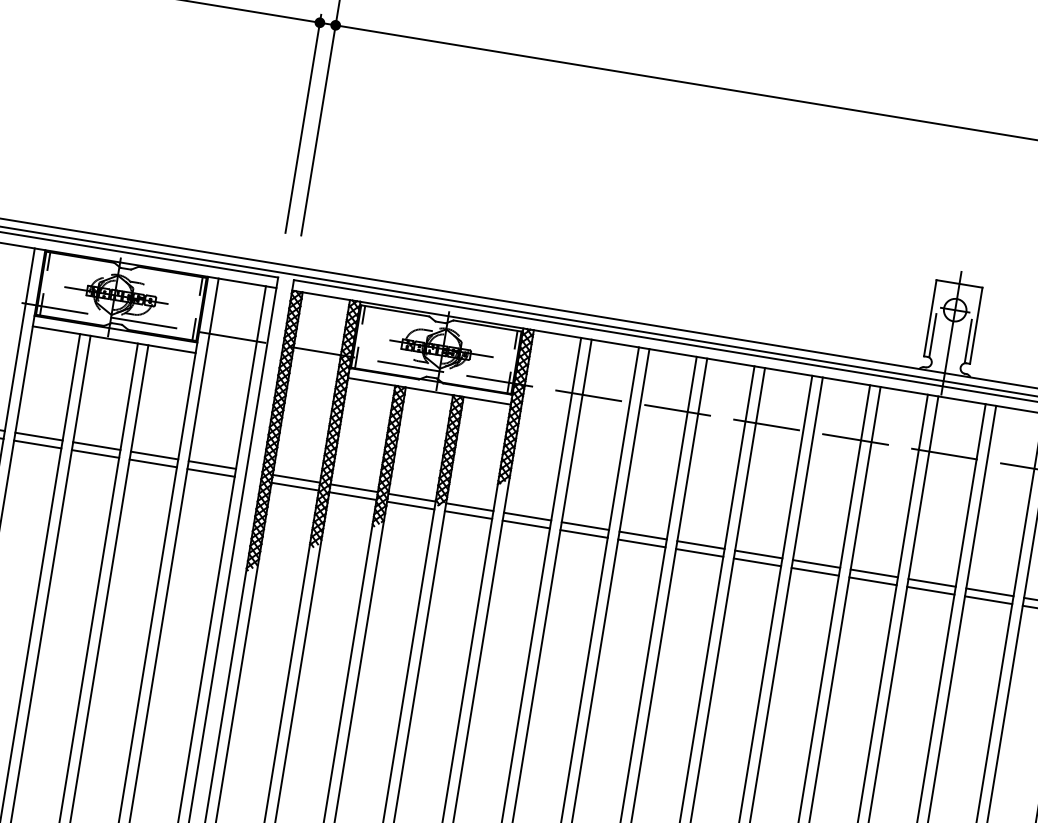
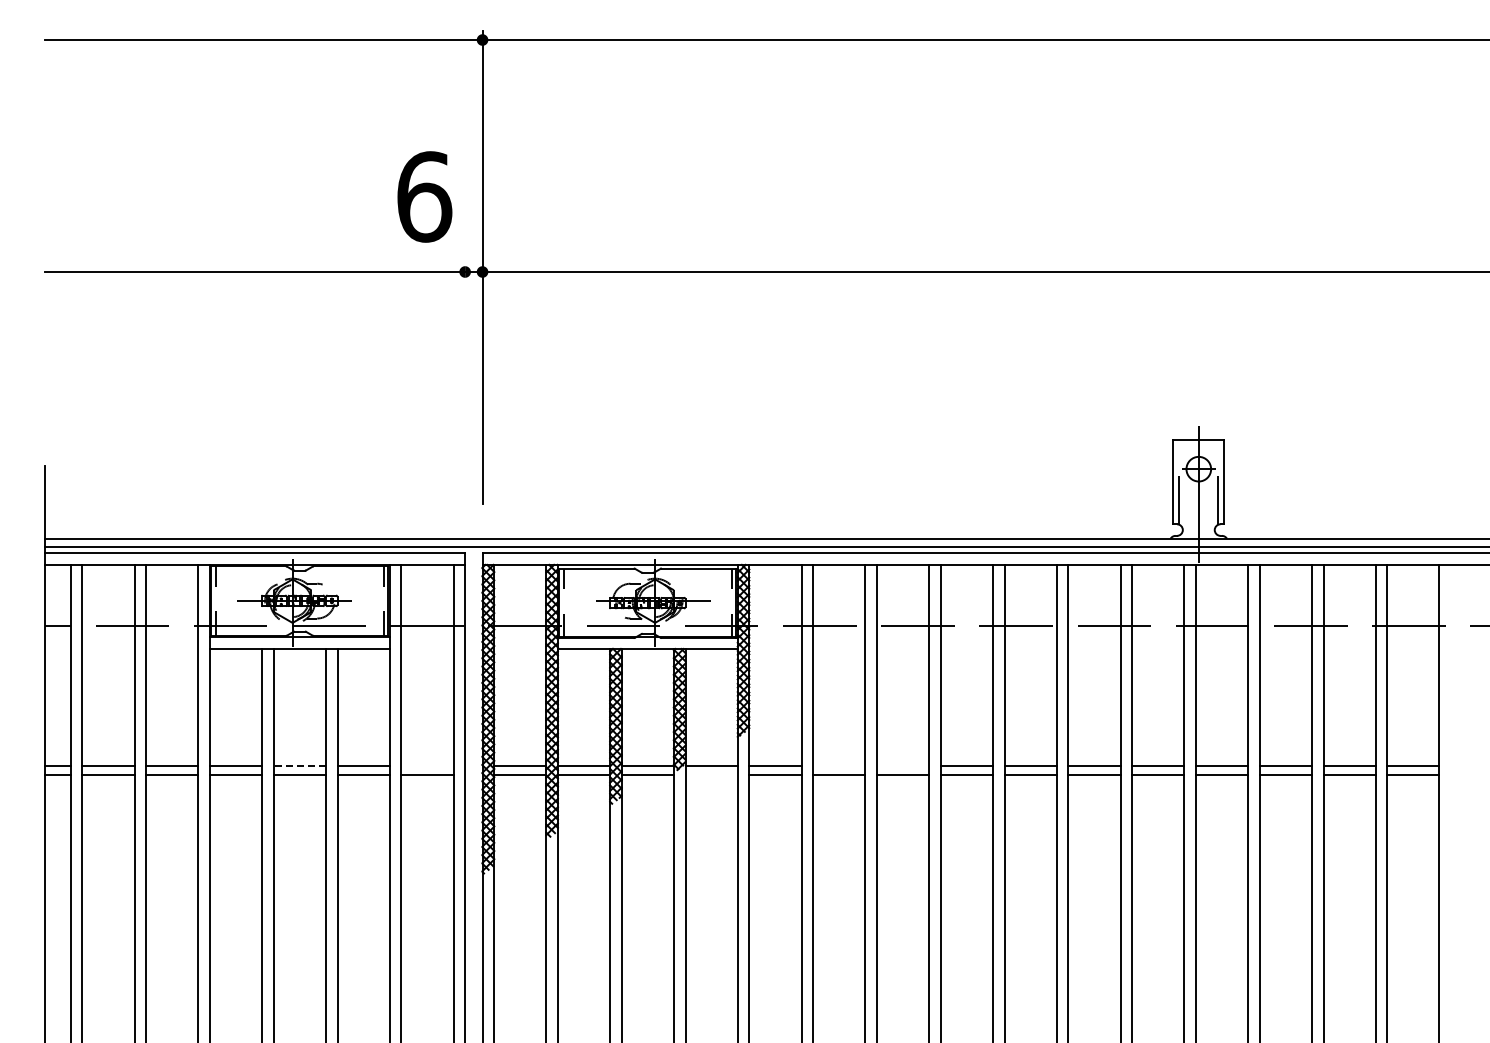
line: (303, 123) -> (465, 383), removed
line: (96, 446) -> (299, 766), solid -> dashed
line: (212, 465) -> (427, 766), removed
line: (468, 515) -> (711, 775), removed
line: (585, 526) -> (839, 766), removed
line: (642, 535) -> (902, 766), removed

